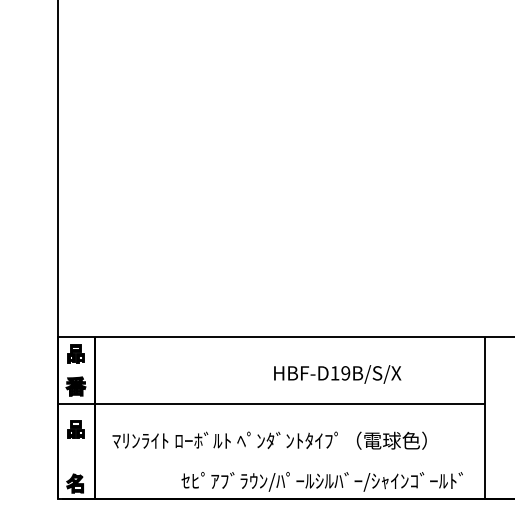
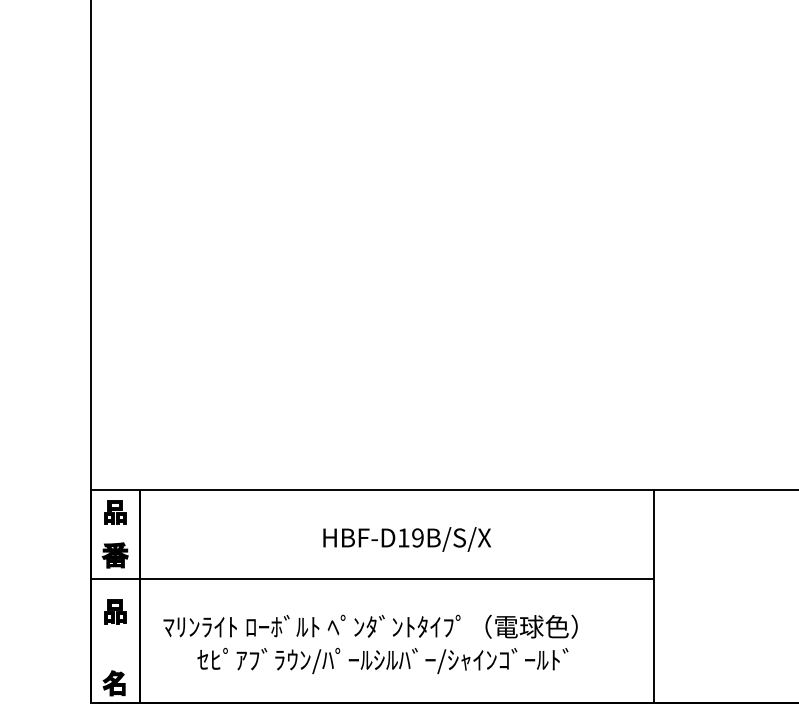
text: (337, 374) -> (407, 539), moved
text: (321, 481) -> (382, 660), moved

